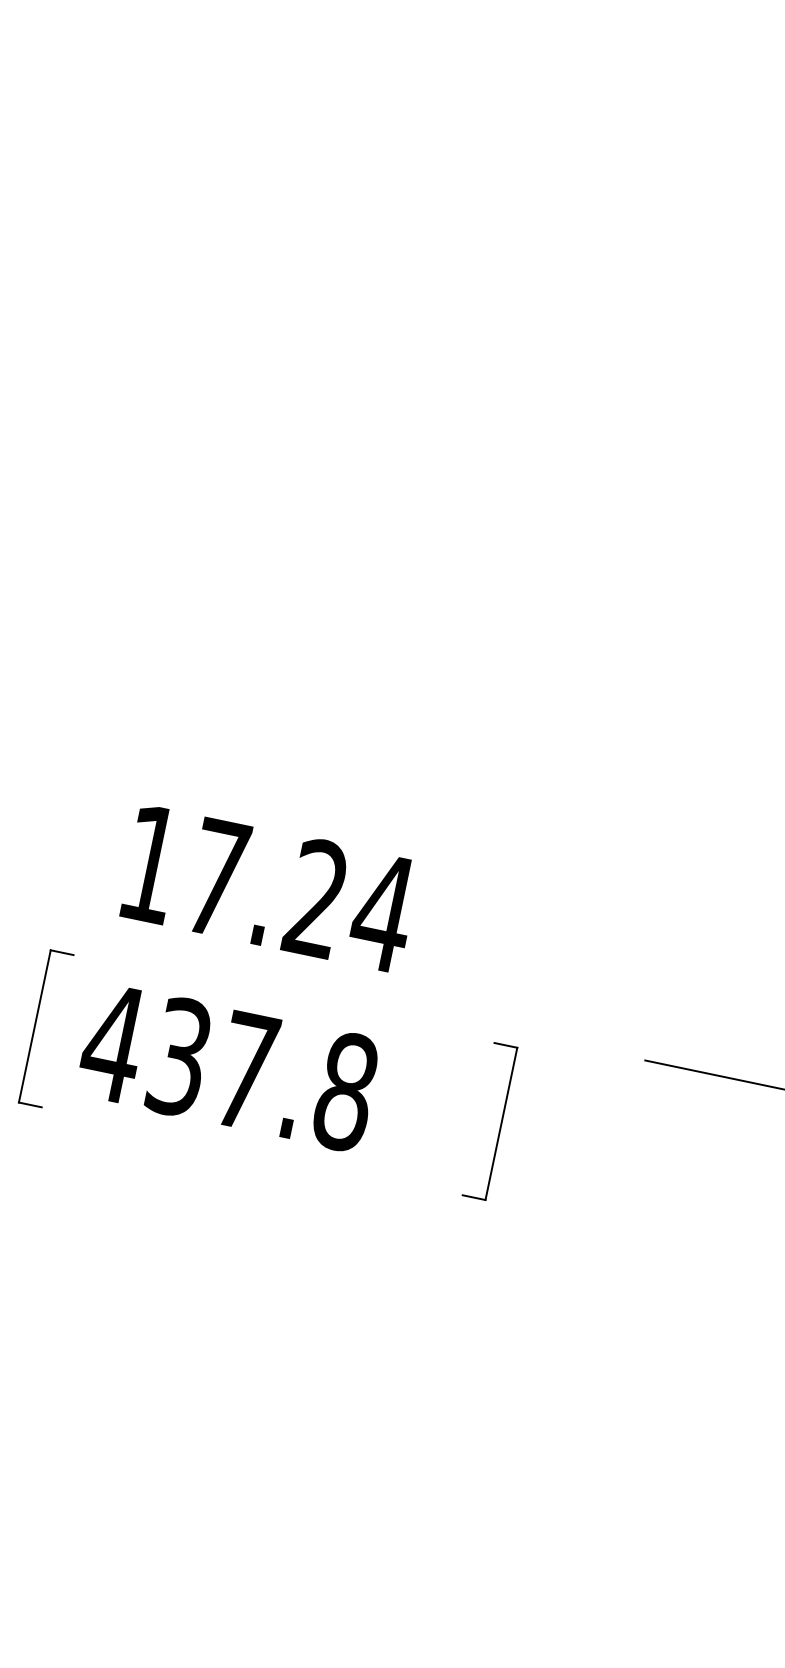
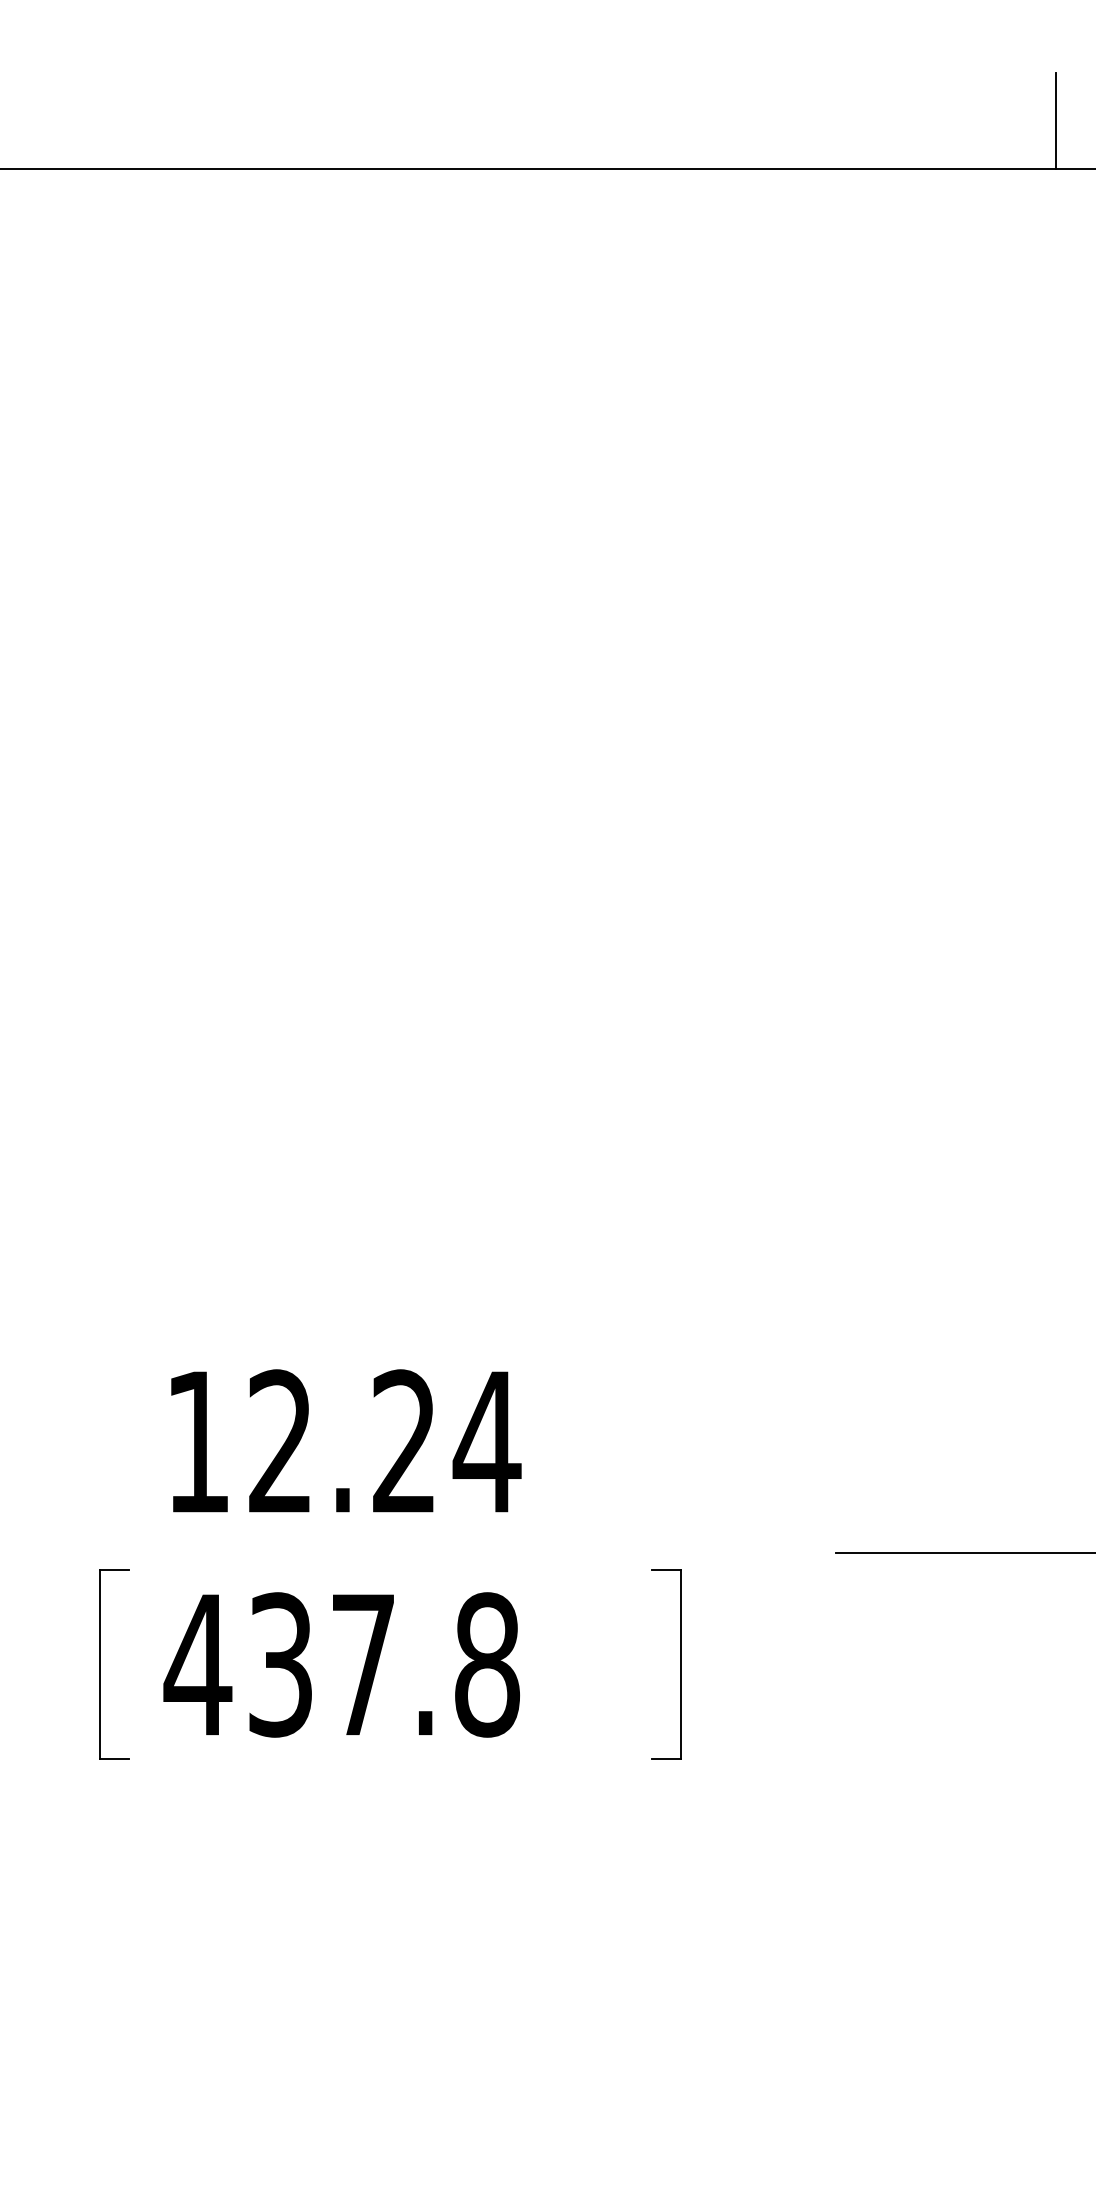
text: (217, 876) -> (280, 1440), 17.24 -> 12.24

